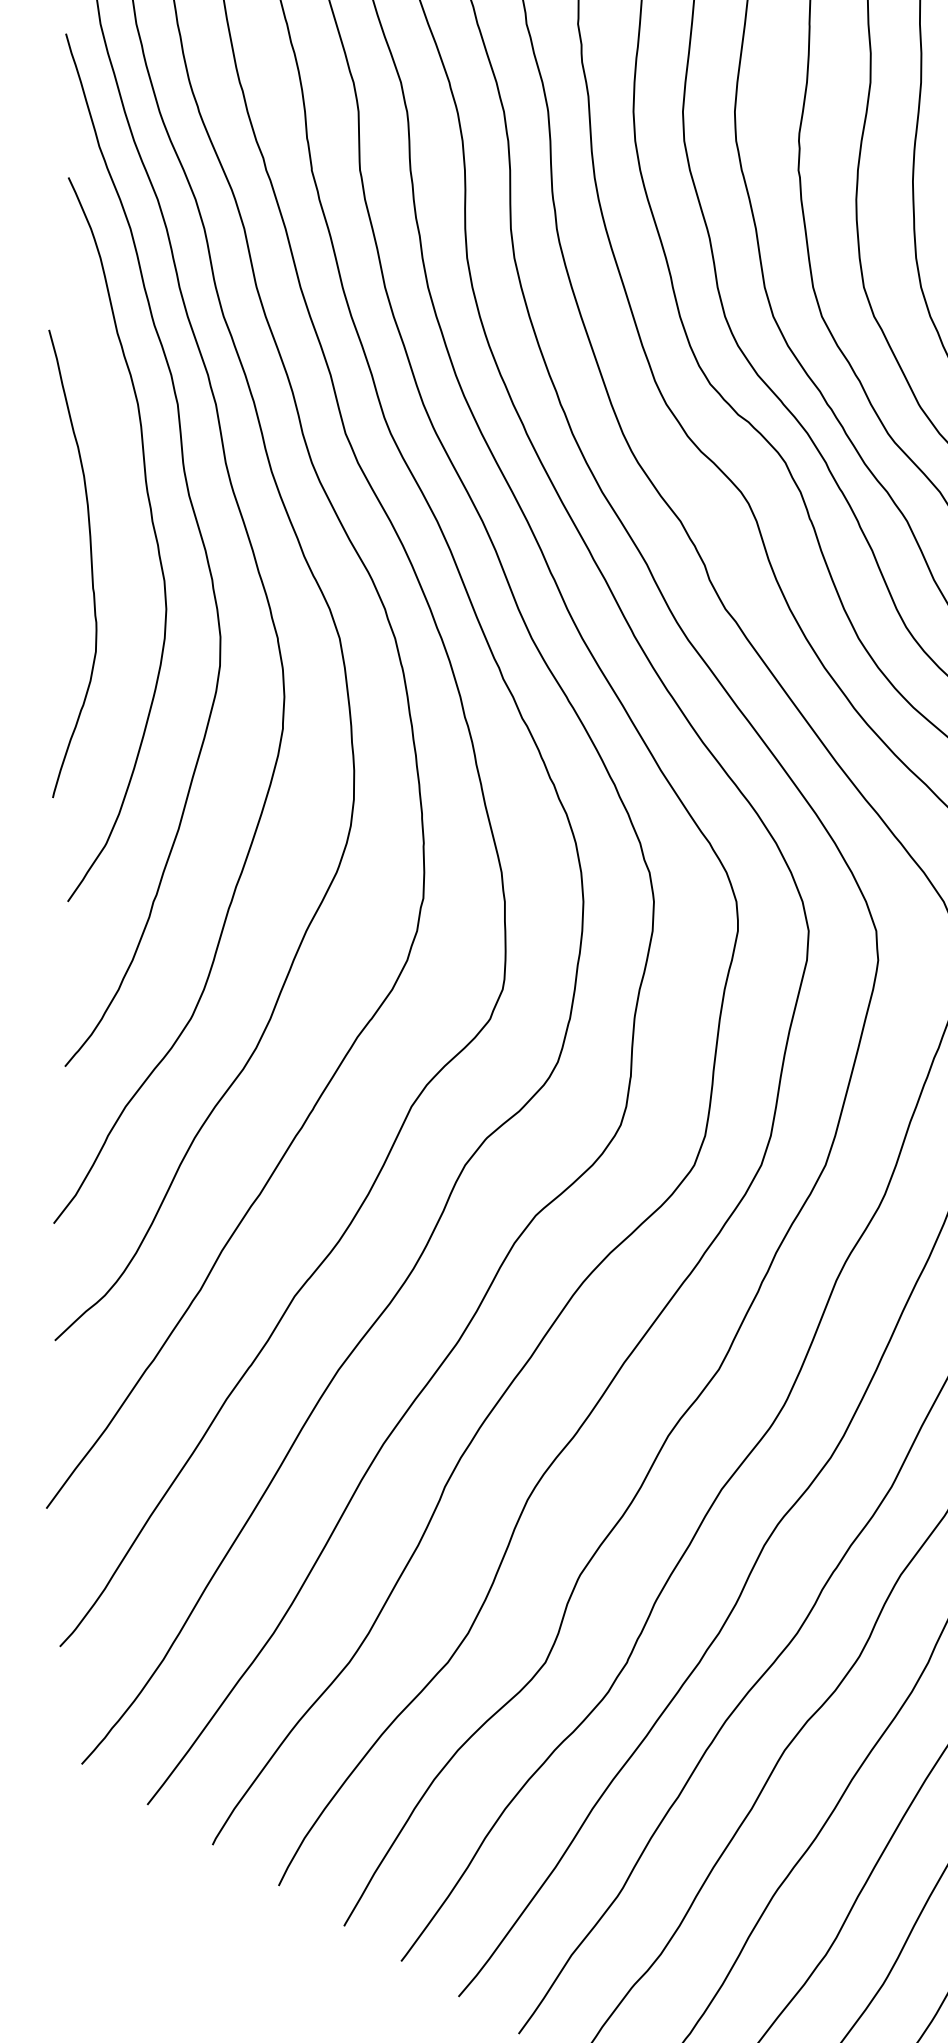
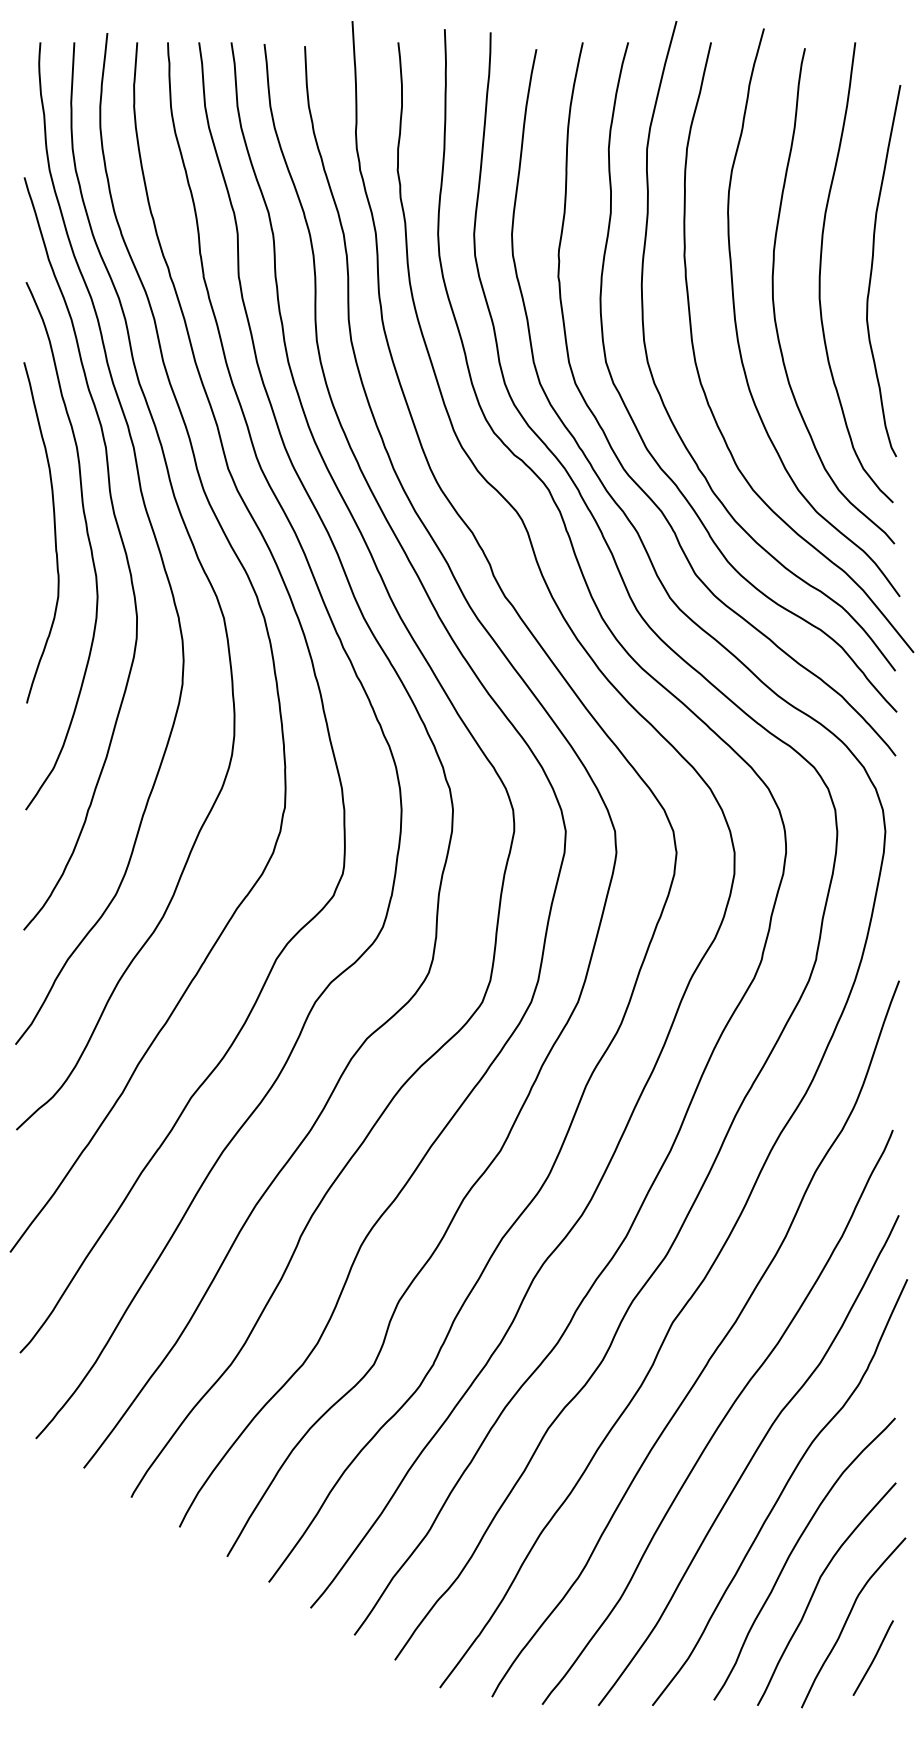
curve: (90, 563) -> (54, 532), moved

